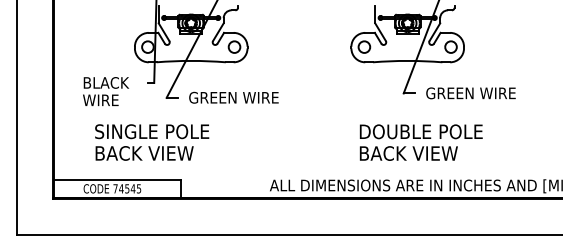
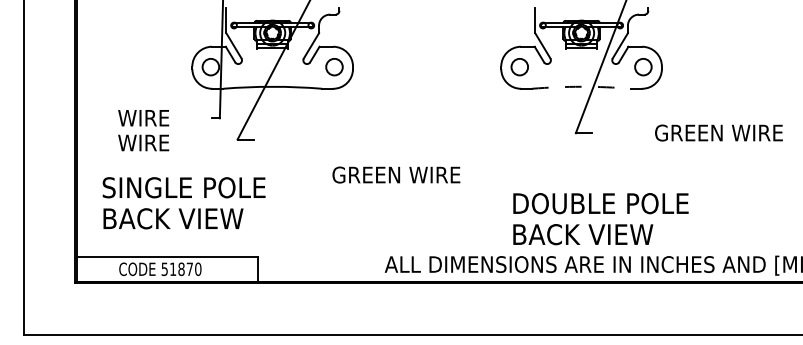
arc: (407, 60) -> (581, 86), solid -> dashed
text: (106, 82) -> (151, 117), BLACK -> WIRE
text: (470, 93) -> (718, 133), moved
text: (233, 97) -> (395, 174), moved
text: (152, 142) -> (184, 203), moved
text: (420, 142) -> (599, 218), moved
text: (127, 188) -> (181, 268), 74545 -> 51870

